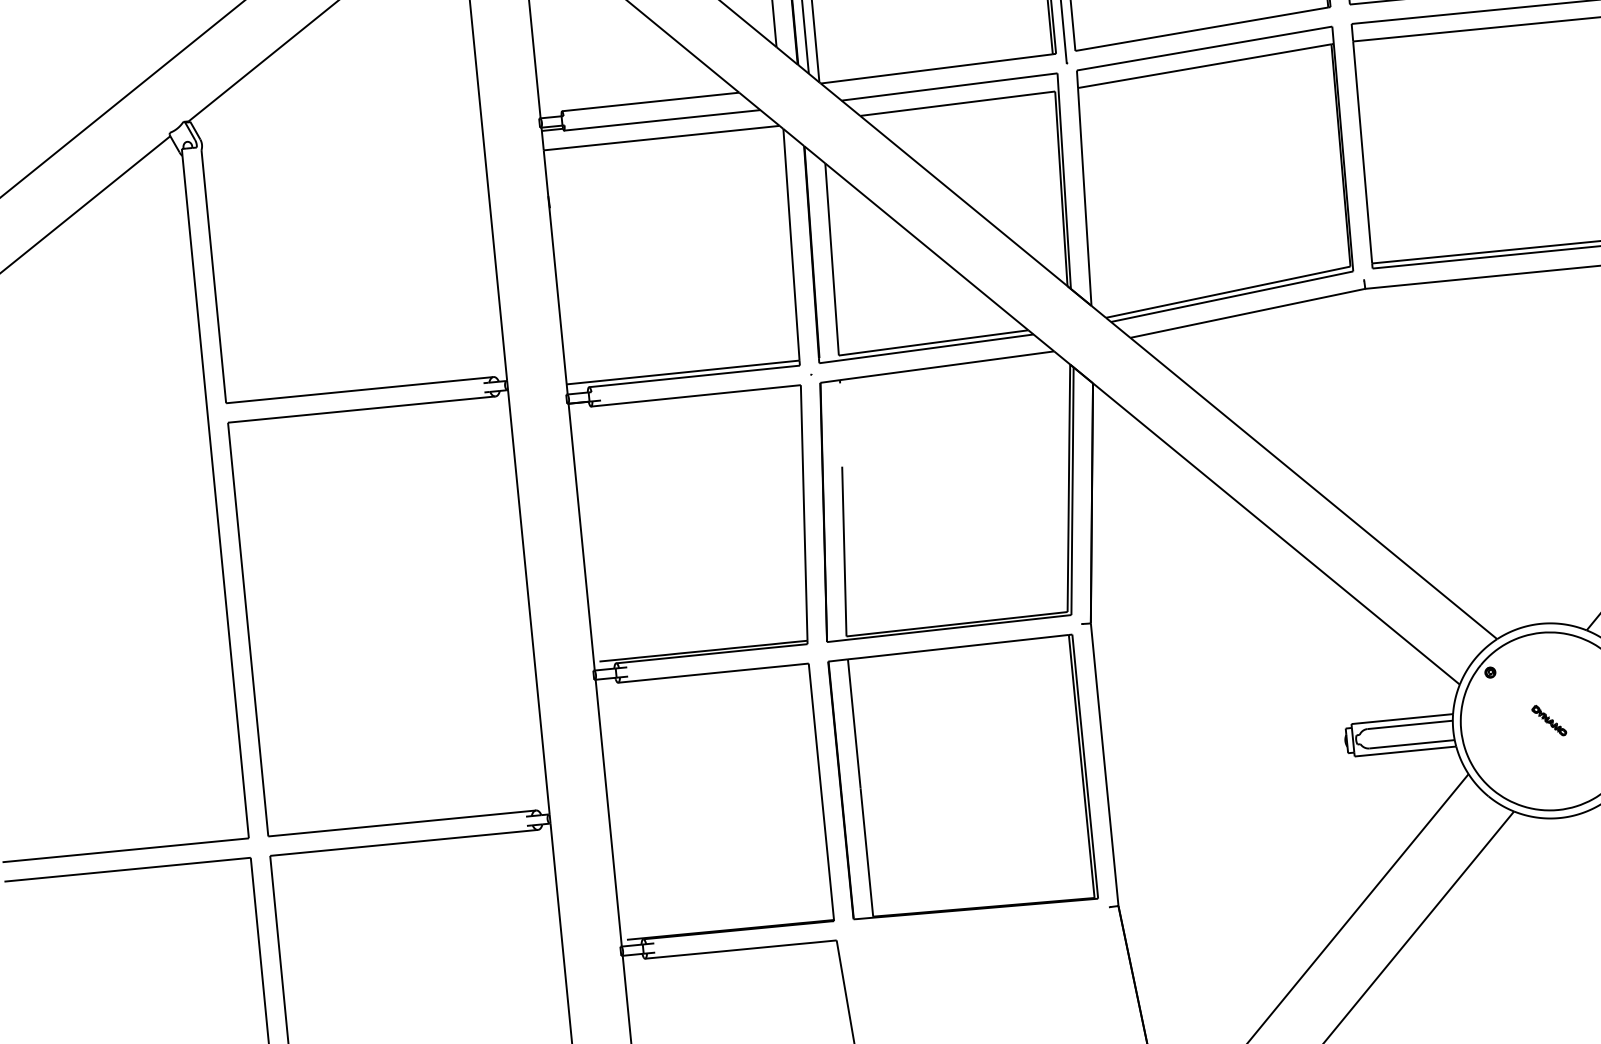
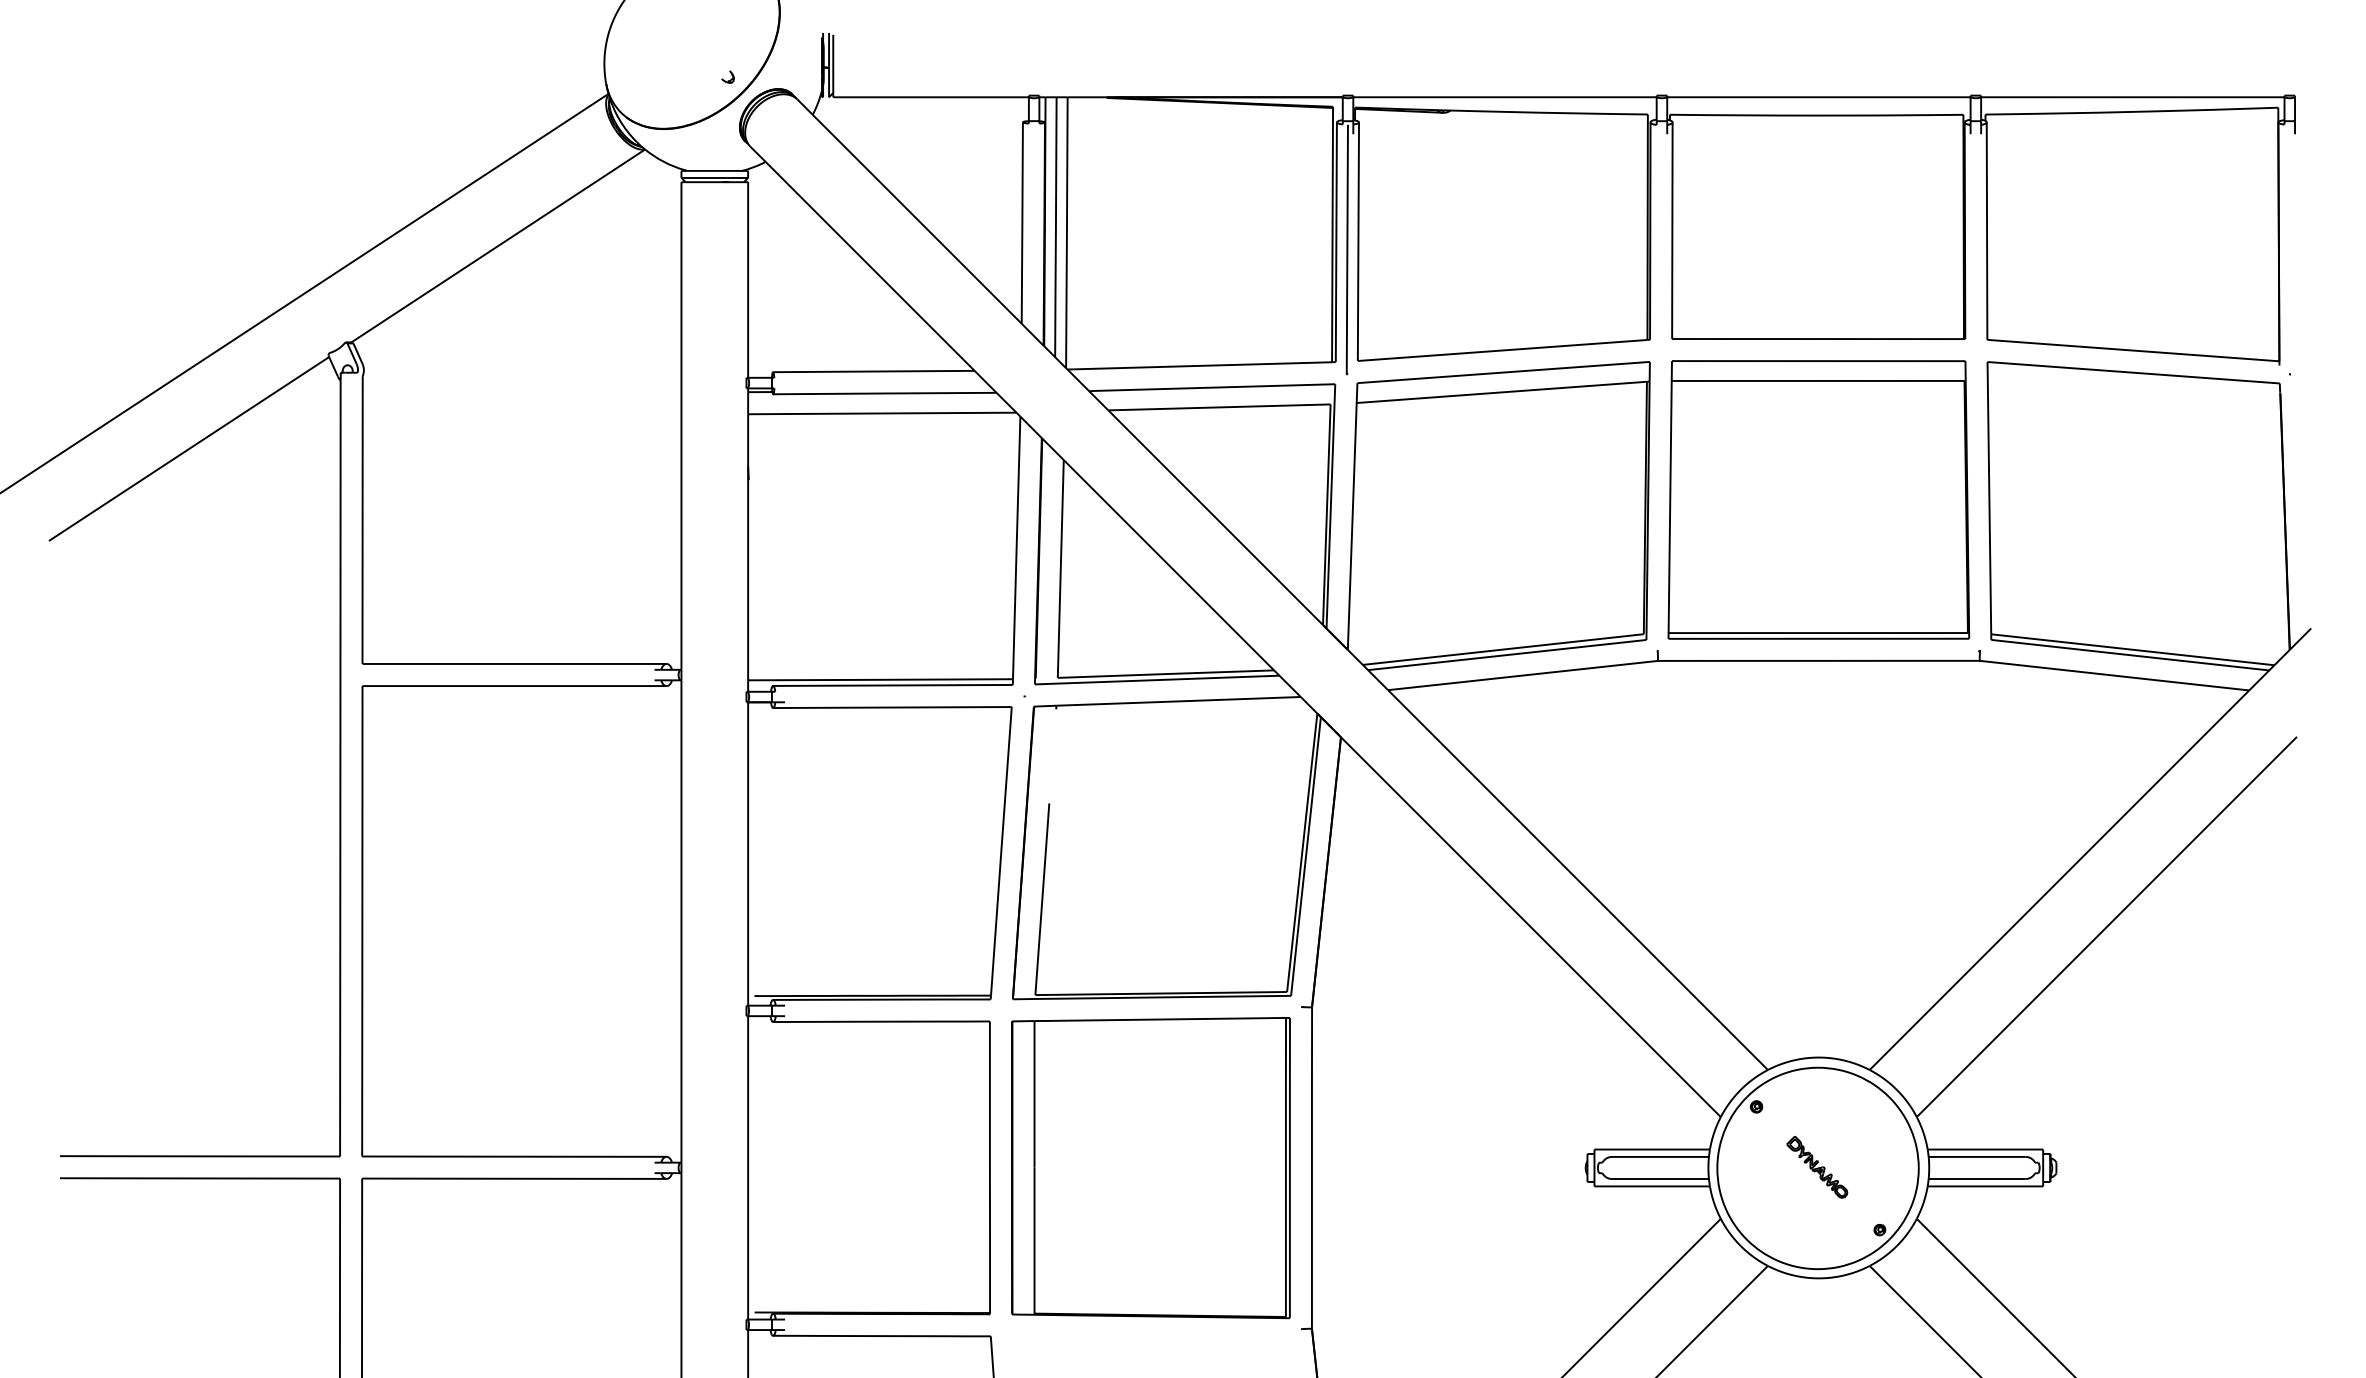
part: (1549, 720) -> (1817, 1167), size x1.67

